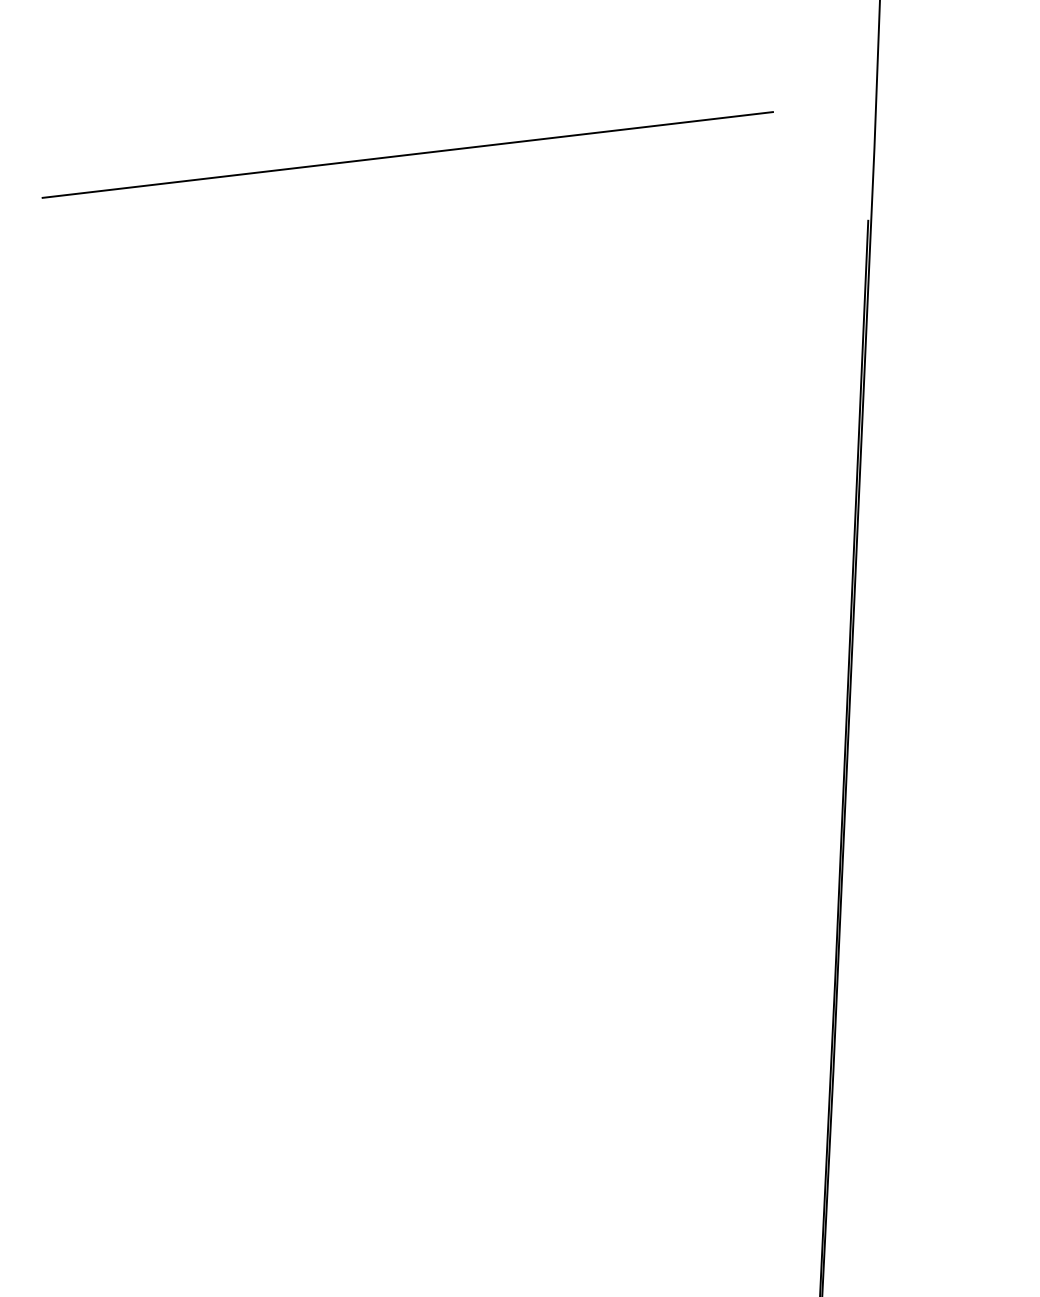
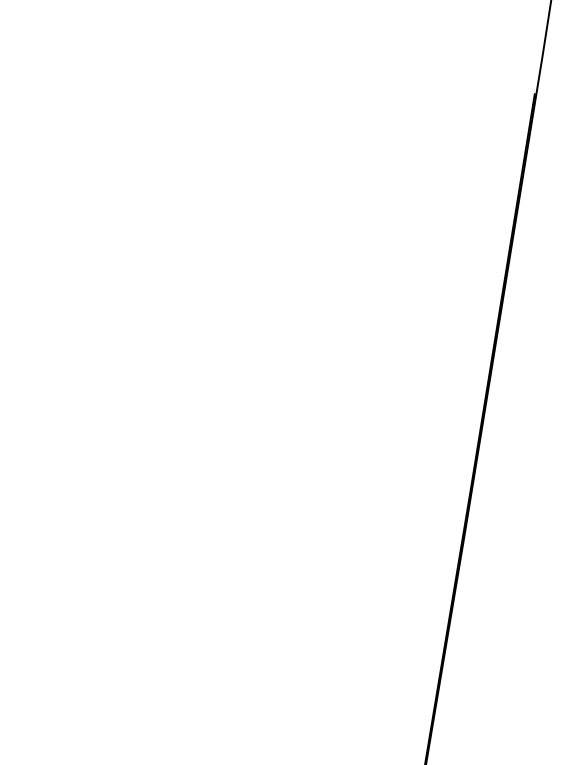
line: (407, 155) -> (298, 31), removed

